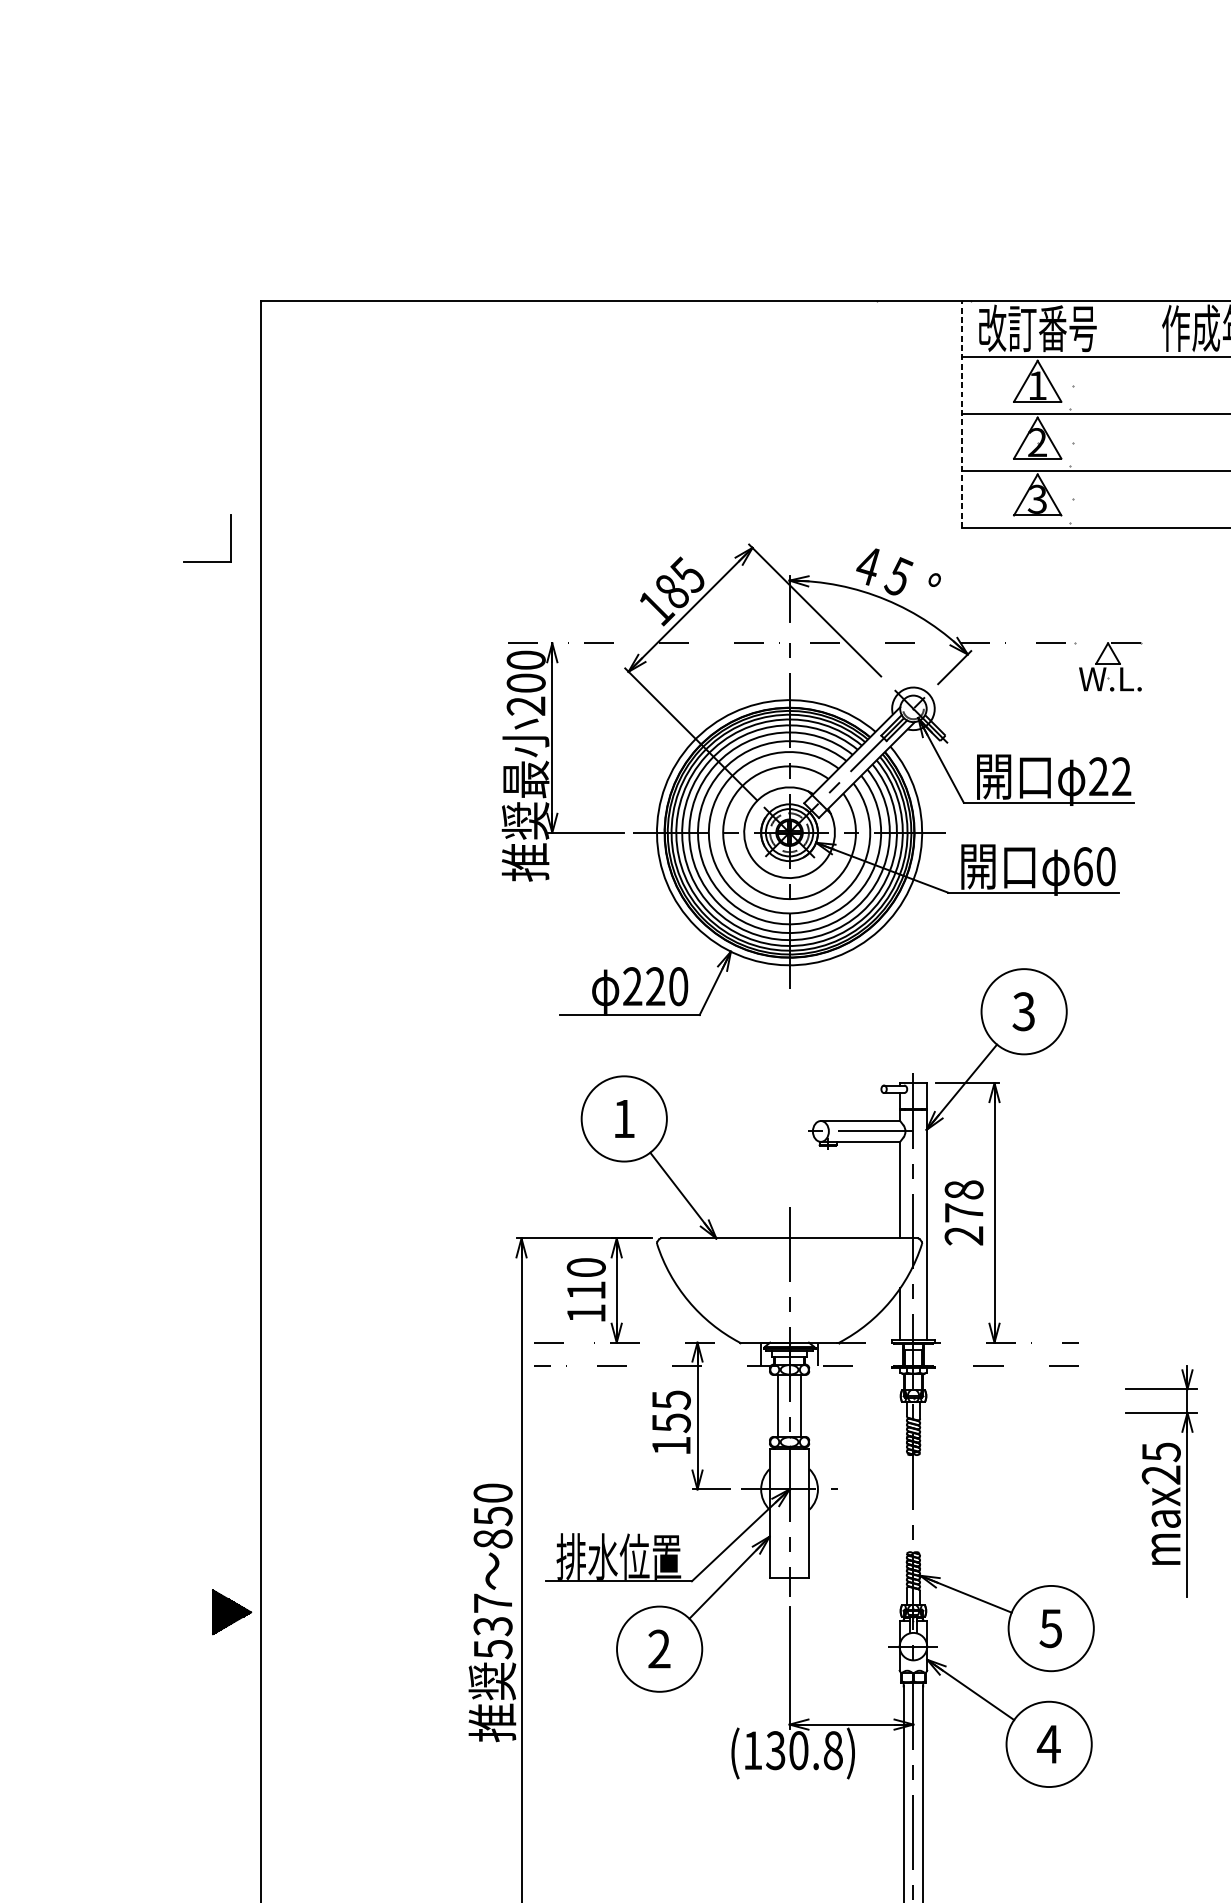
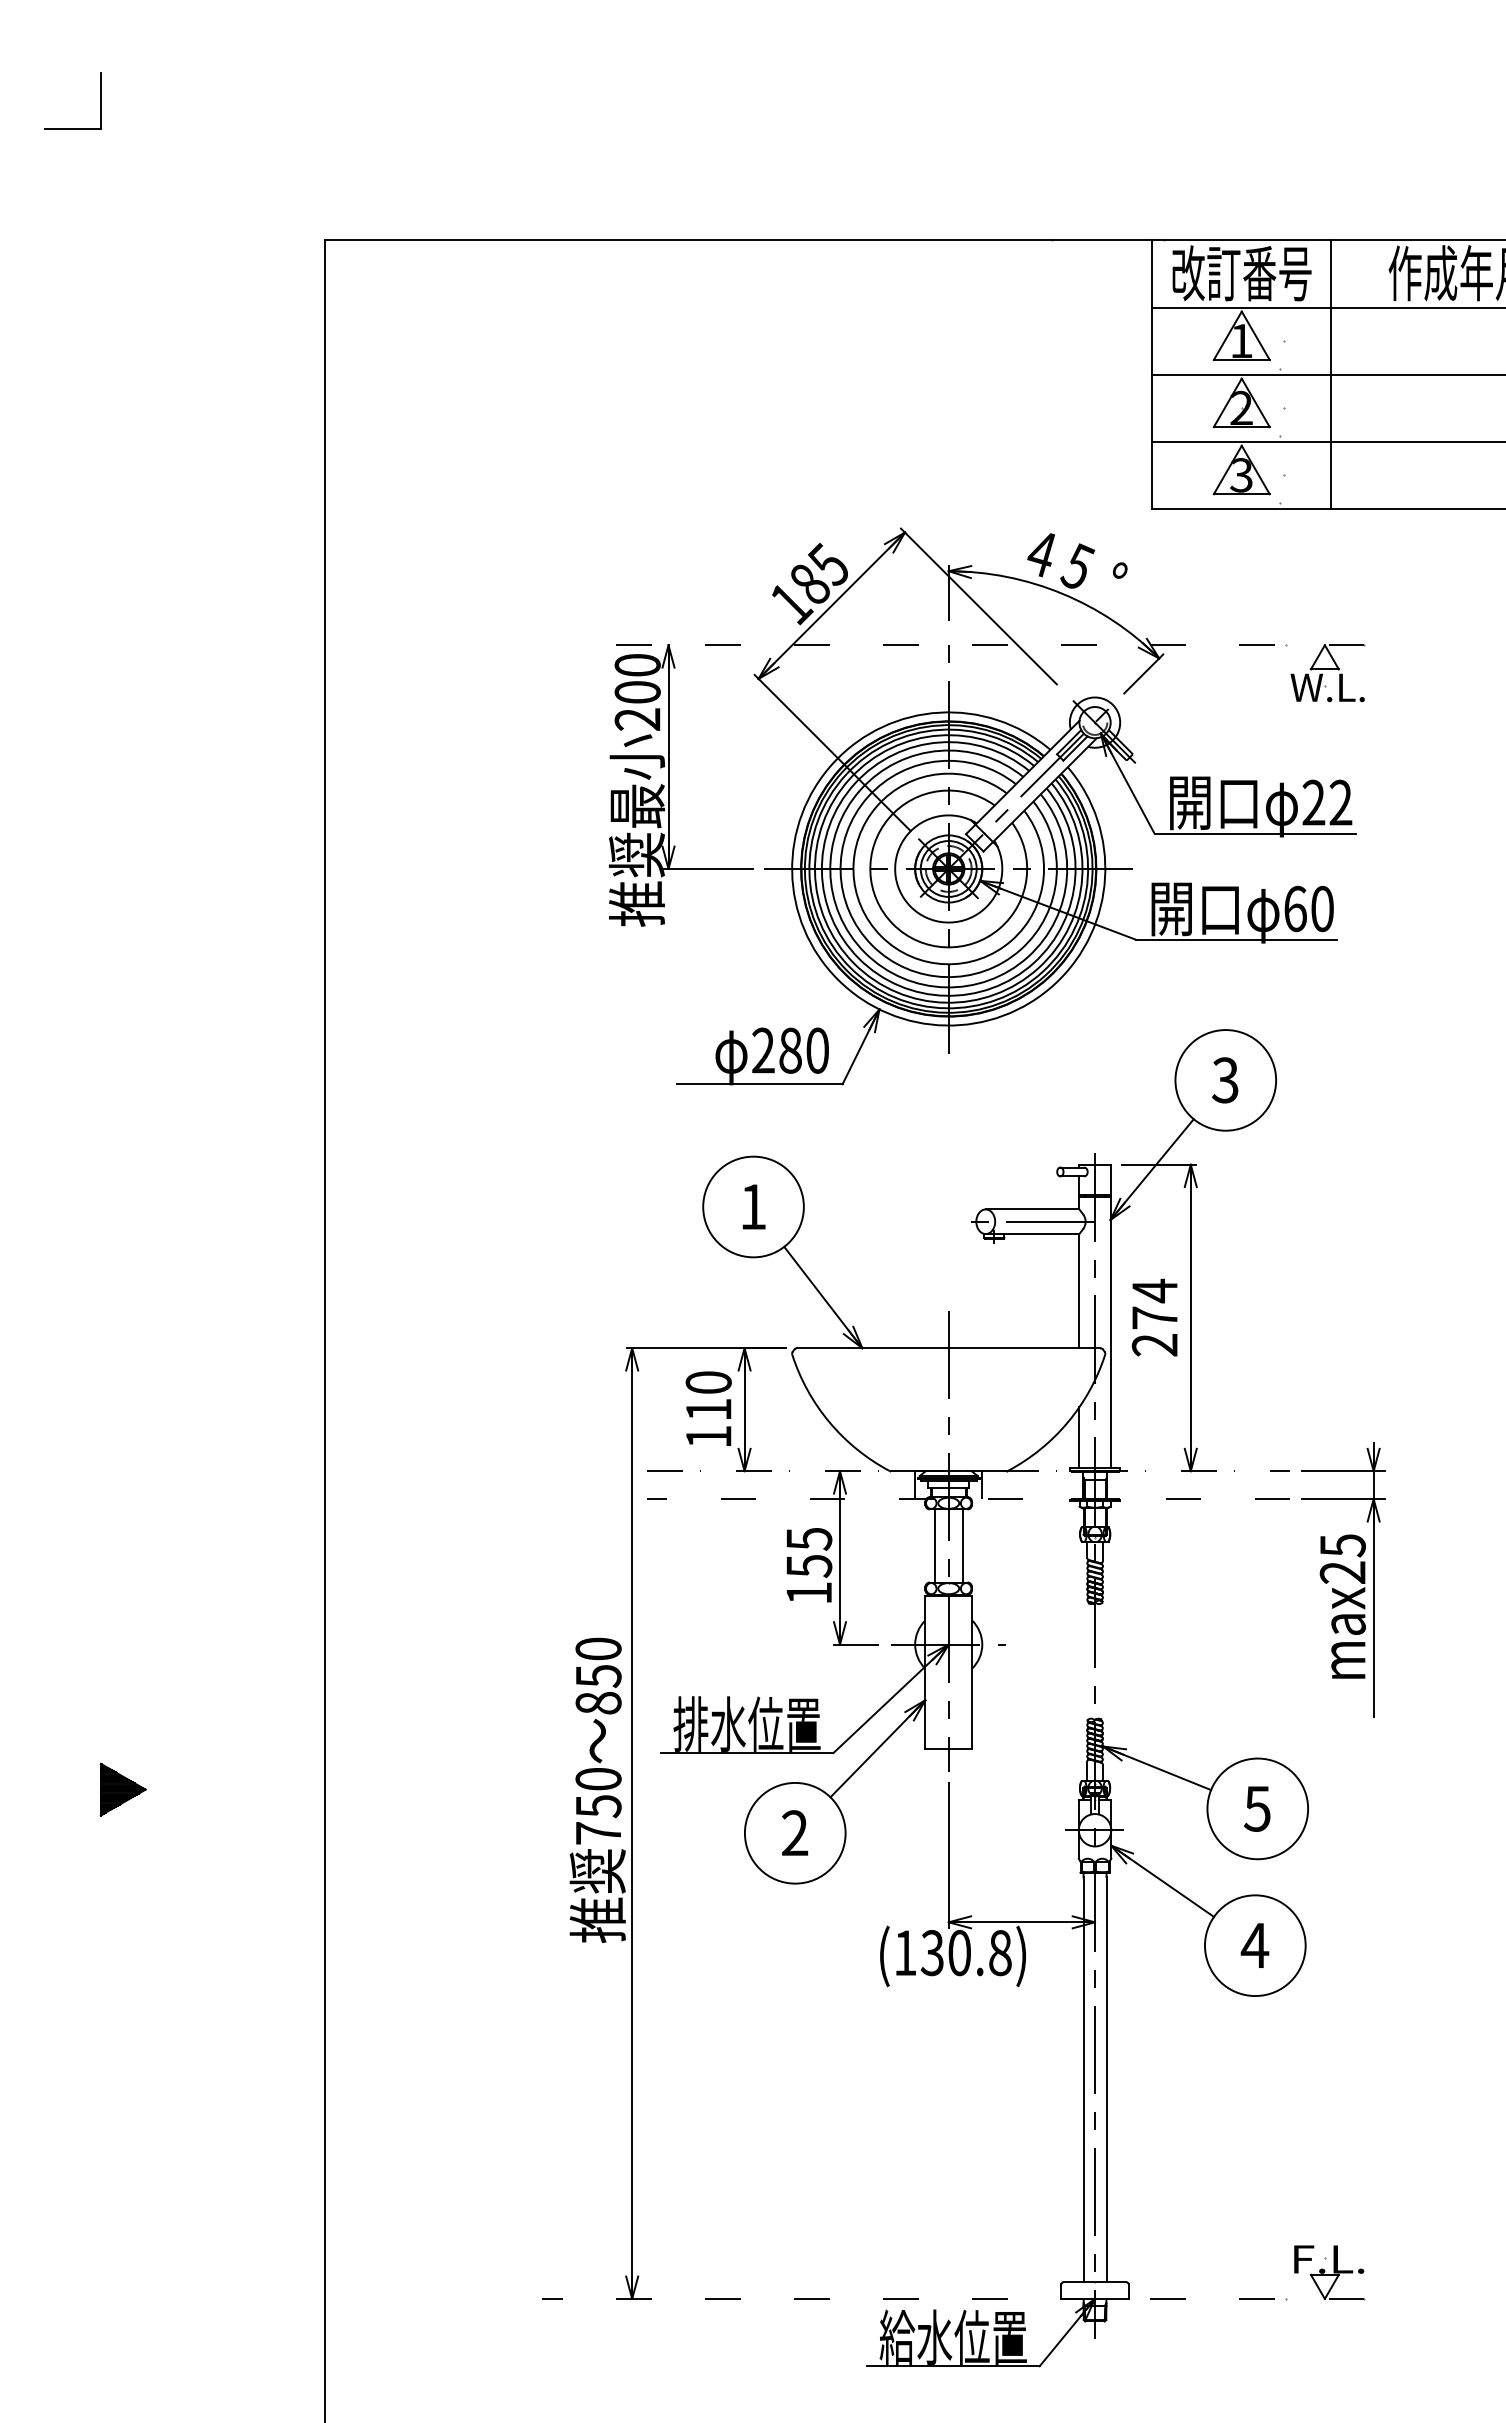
line: (962, 414) -> (1152, 374), dashed -> solid
line: (1113, 414) -> (1331, 374), added
part: (230, 538) -> (100, 100), moved
text: (655, 986) -> (790, 1050), 220 -> 280
text: (964, 1189) -> (1155, 1290), 278 -> 274
part: (1166, 1475) -> (1348, 1573), moved
part: (231, 1612) -> (122, 1789), moved
text: (493, 1626) -> (598, 1806), 537 -> 750

